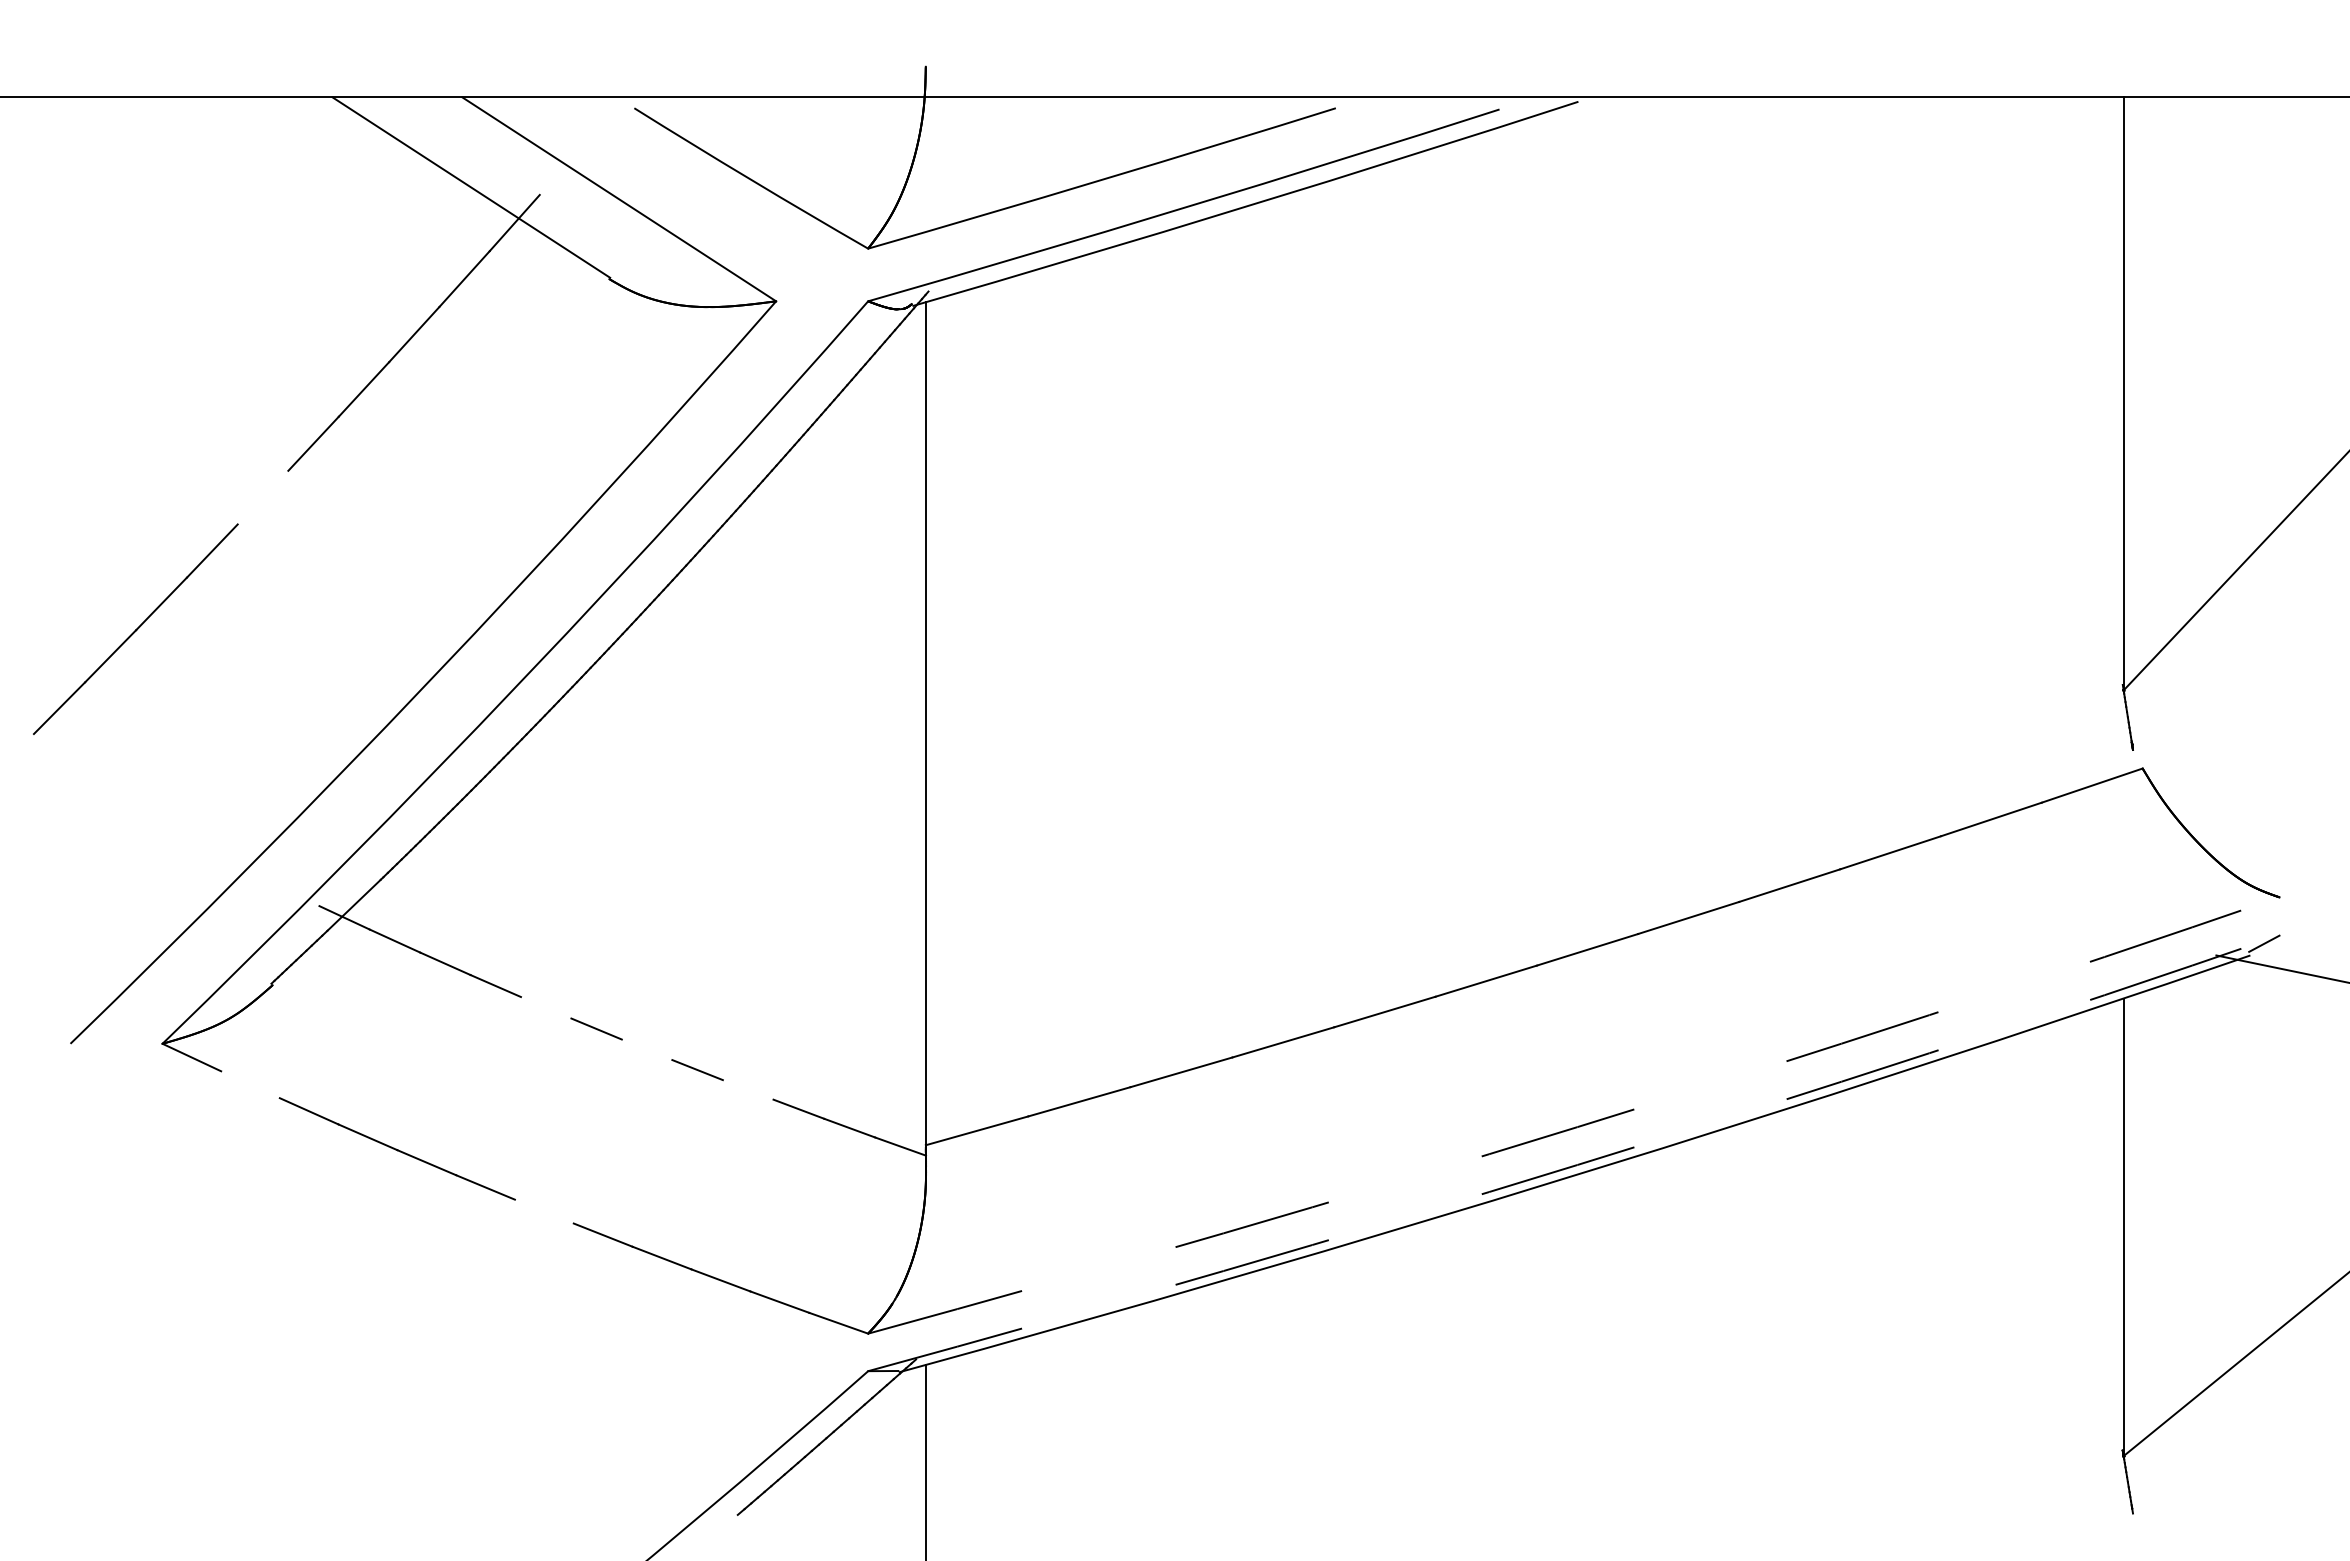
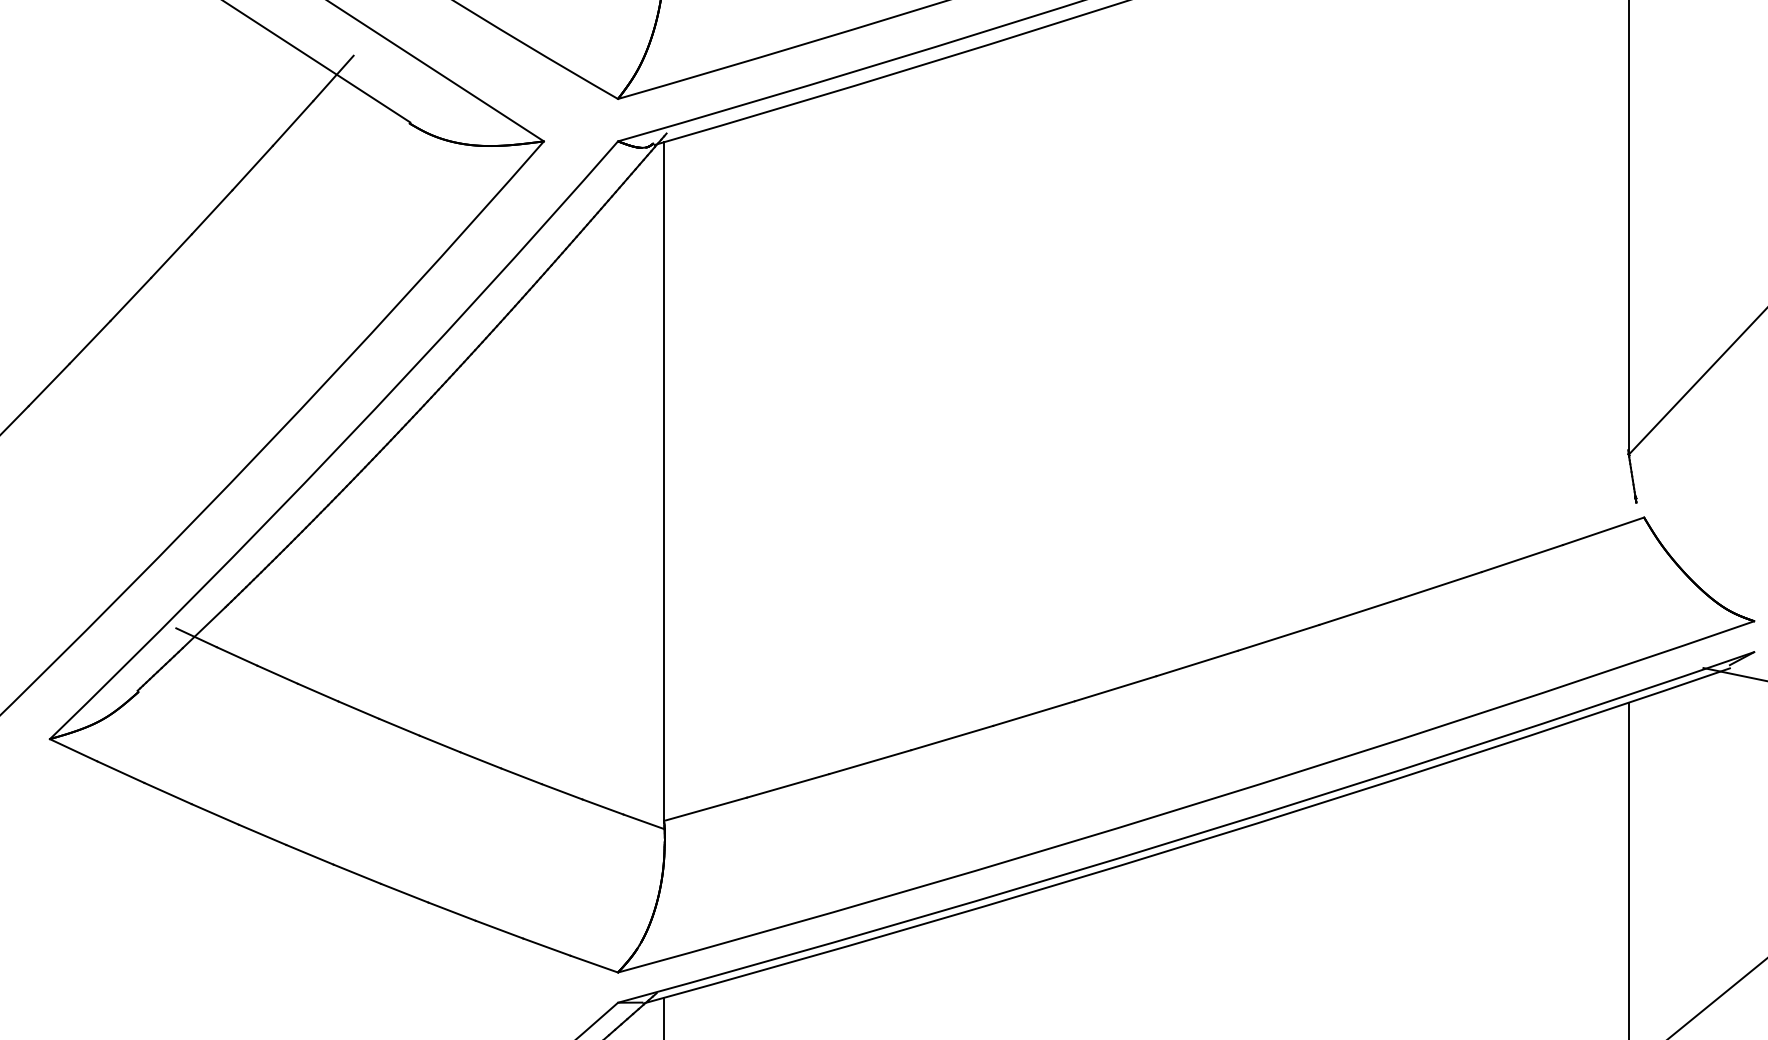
line: (262, 497) -> (130, 299), added
line: (545, 1007) -> (358, 709), added
line: (646, 1049) -> (439, 743), added
line: (250, 1084) -> (120, 771), added
line: (747, 1089) -> (520, 775), added
arc: (1577, 1127) -> (1189, 806), dashed -> solid
arc: (1577, 1165) -> (1189, 837), dashed -> solid
line: (543, 1211) -> (356, 874), added

